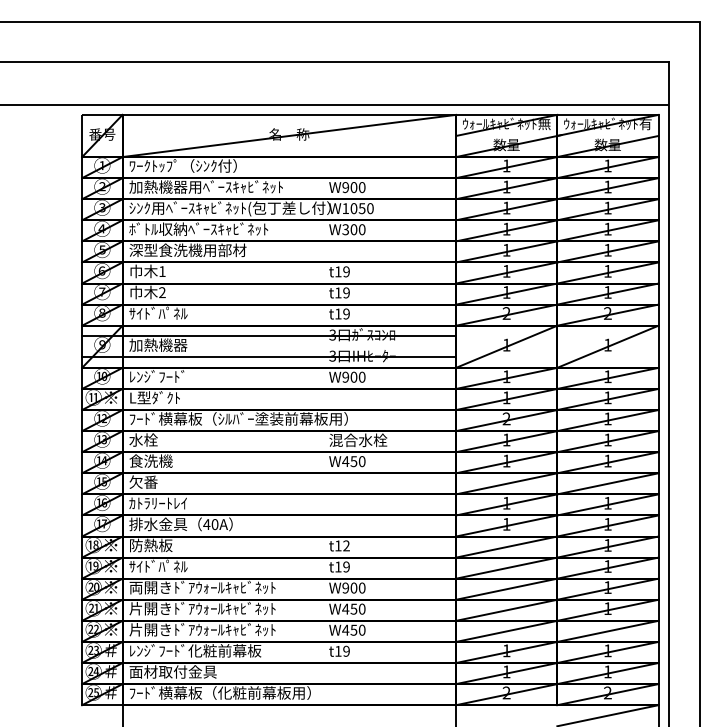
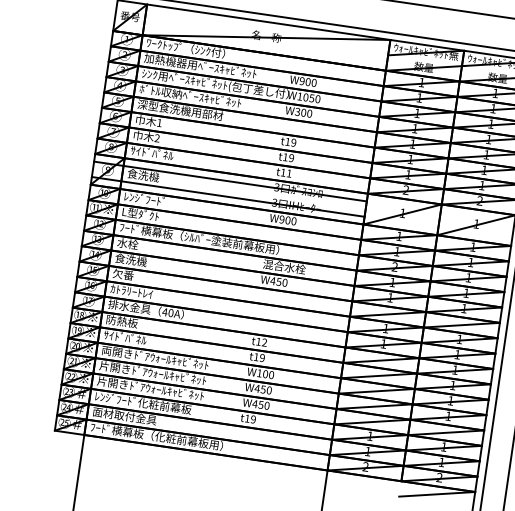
text: (346, 313) -> (289, 173), t19 -> t11
text: (158, 344) -> (148, 175), 加熱機器 -> 食洗機
text: (345, 587) -> (259, 372), W900 -> W100

